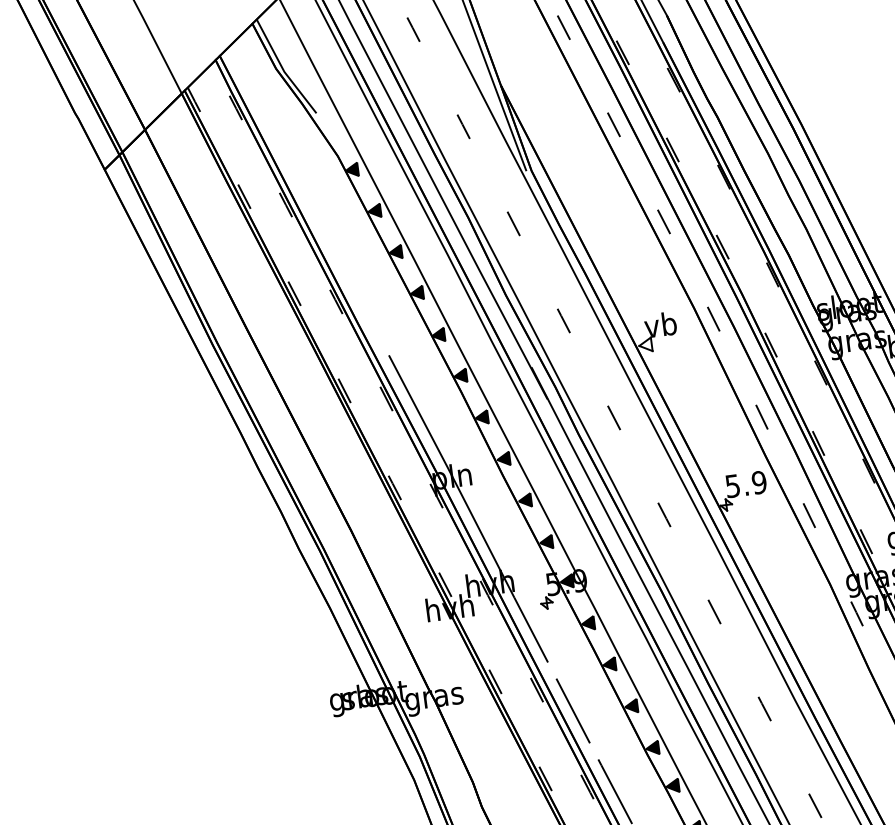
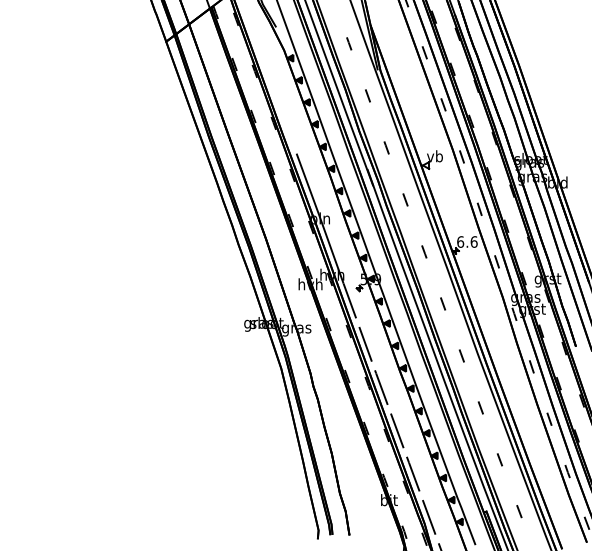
text: (746, 483) -> (467, 241), 5.9 -> 6.6

